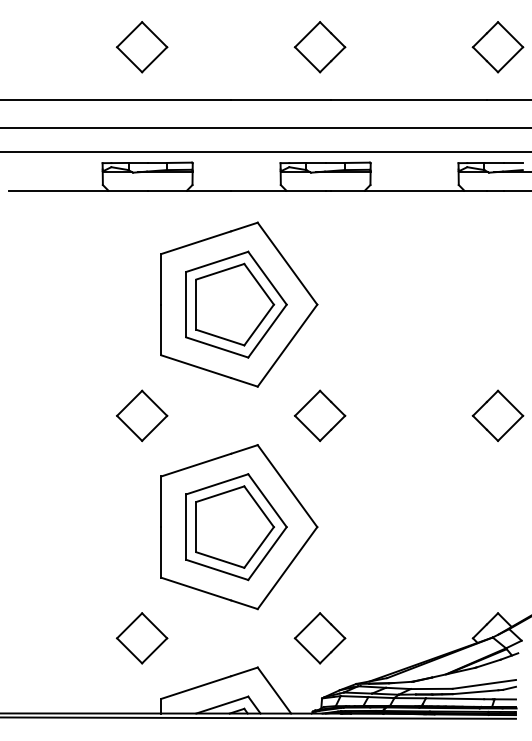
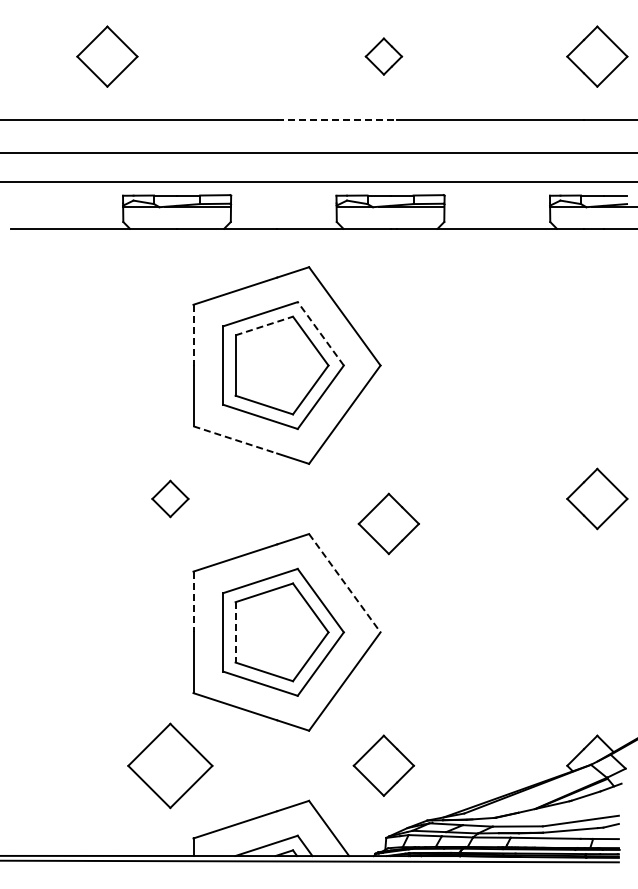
part: (142, 47) -> (107, 56), moved
part: (319, 47) -> (383, 56), size x0.6
line: (281, 100) -> (337, 120), solid -> dashed
line: (220, 271) -> (264, 325), solid -> dashed
line: (267, 277) -> (320, 333), solid -> dashed
line: (161, 279) -> (193, 335), solid -> dashed
line: (196, 366) -> (235, 439), solid -> dashed
part: (142, 415) -> (170, 498), size x0.6
part: (319, 415) -> (388, 523), moved
line: (287, 486) -> (344, 583), solid -> dashed
line: (161, 502) -> (193, 602), solid -> dashed
line: (196, 527) -> (235, 632), solid -> dashed
part: (142, 638) -> (170, 765), size x1.4

